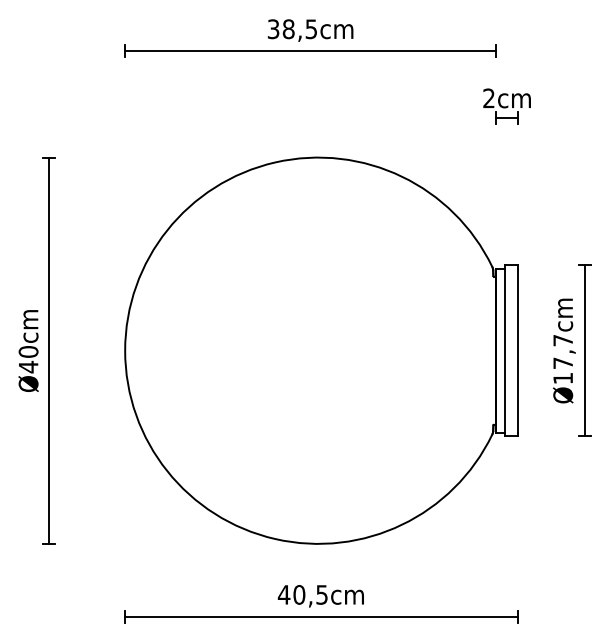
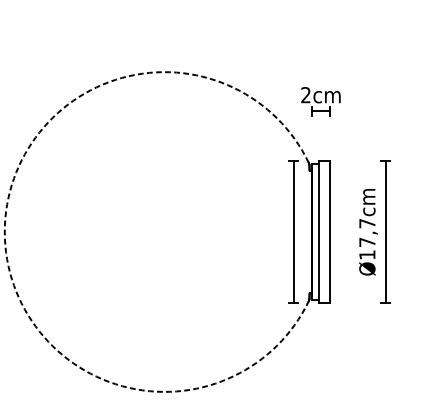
part: (506, 106) -> (320, 101), moved
arc: (125, 350) -> (5, 231), solid -> dashed
part: (473, 350) -> (293, 231), added

